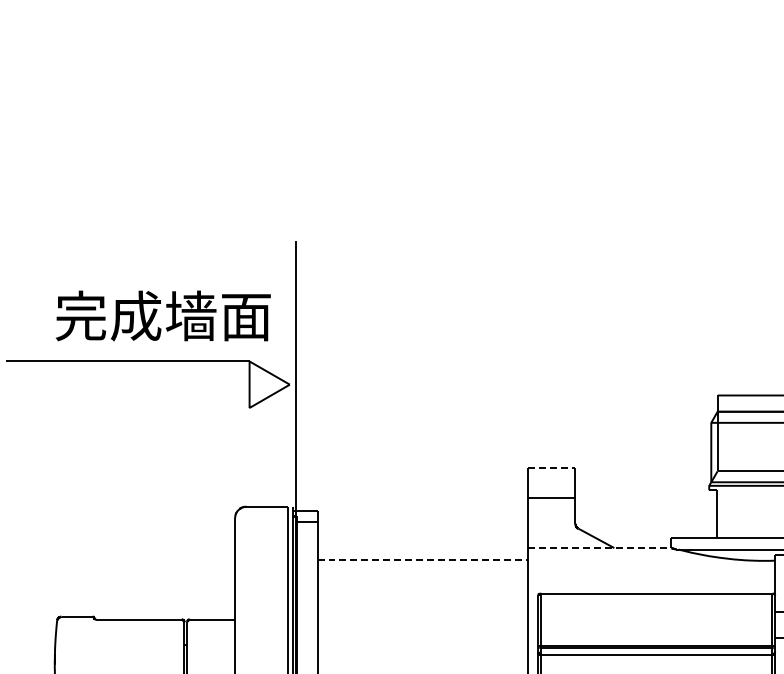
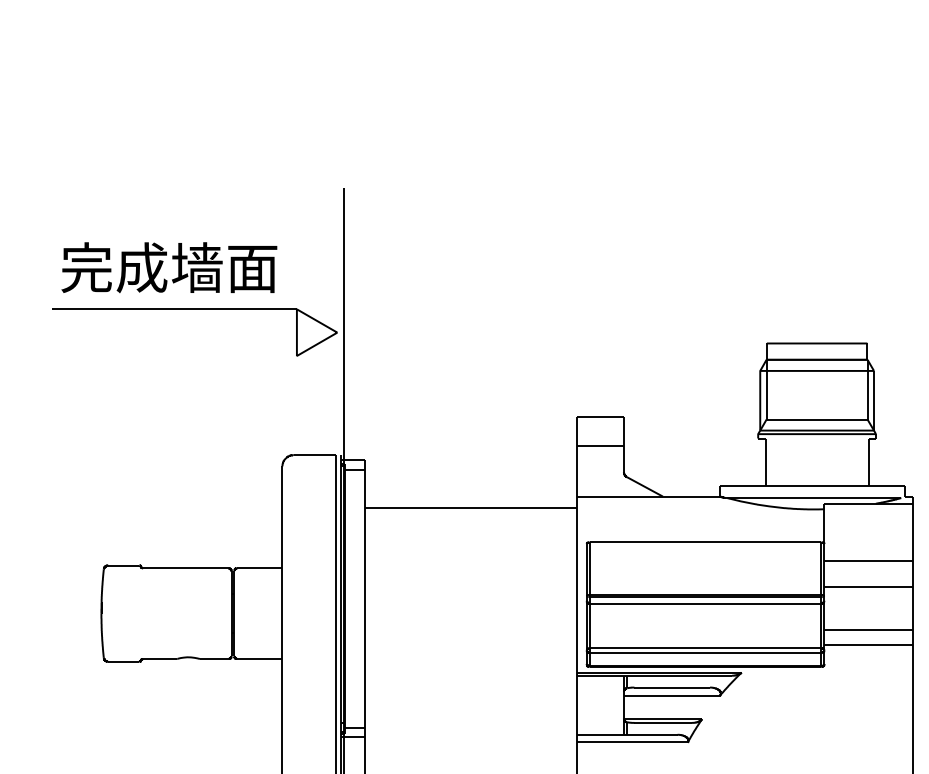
text: (163, 315) -> (169, 267), moved
line: (552, 468) -> (600, 416), dashed -> solid
line: (599, 547) -> (648, 496), dashed -> solid
line: (422, 559) -> (470, 508), dashed -> solid

